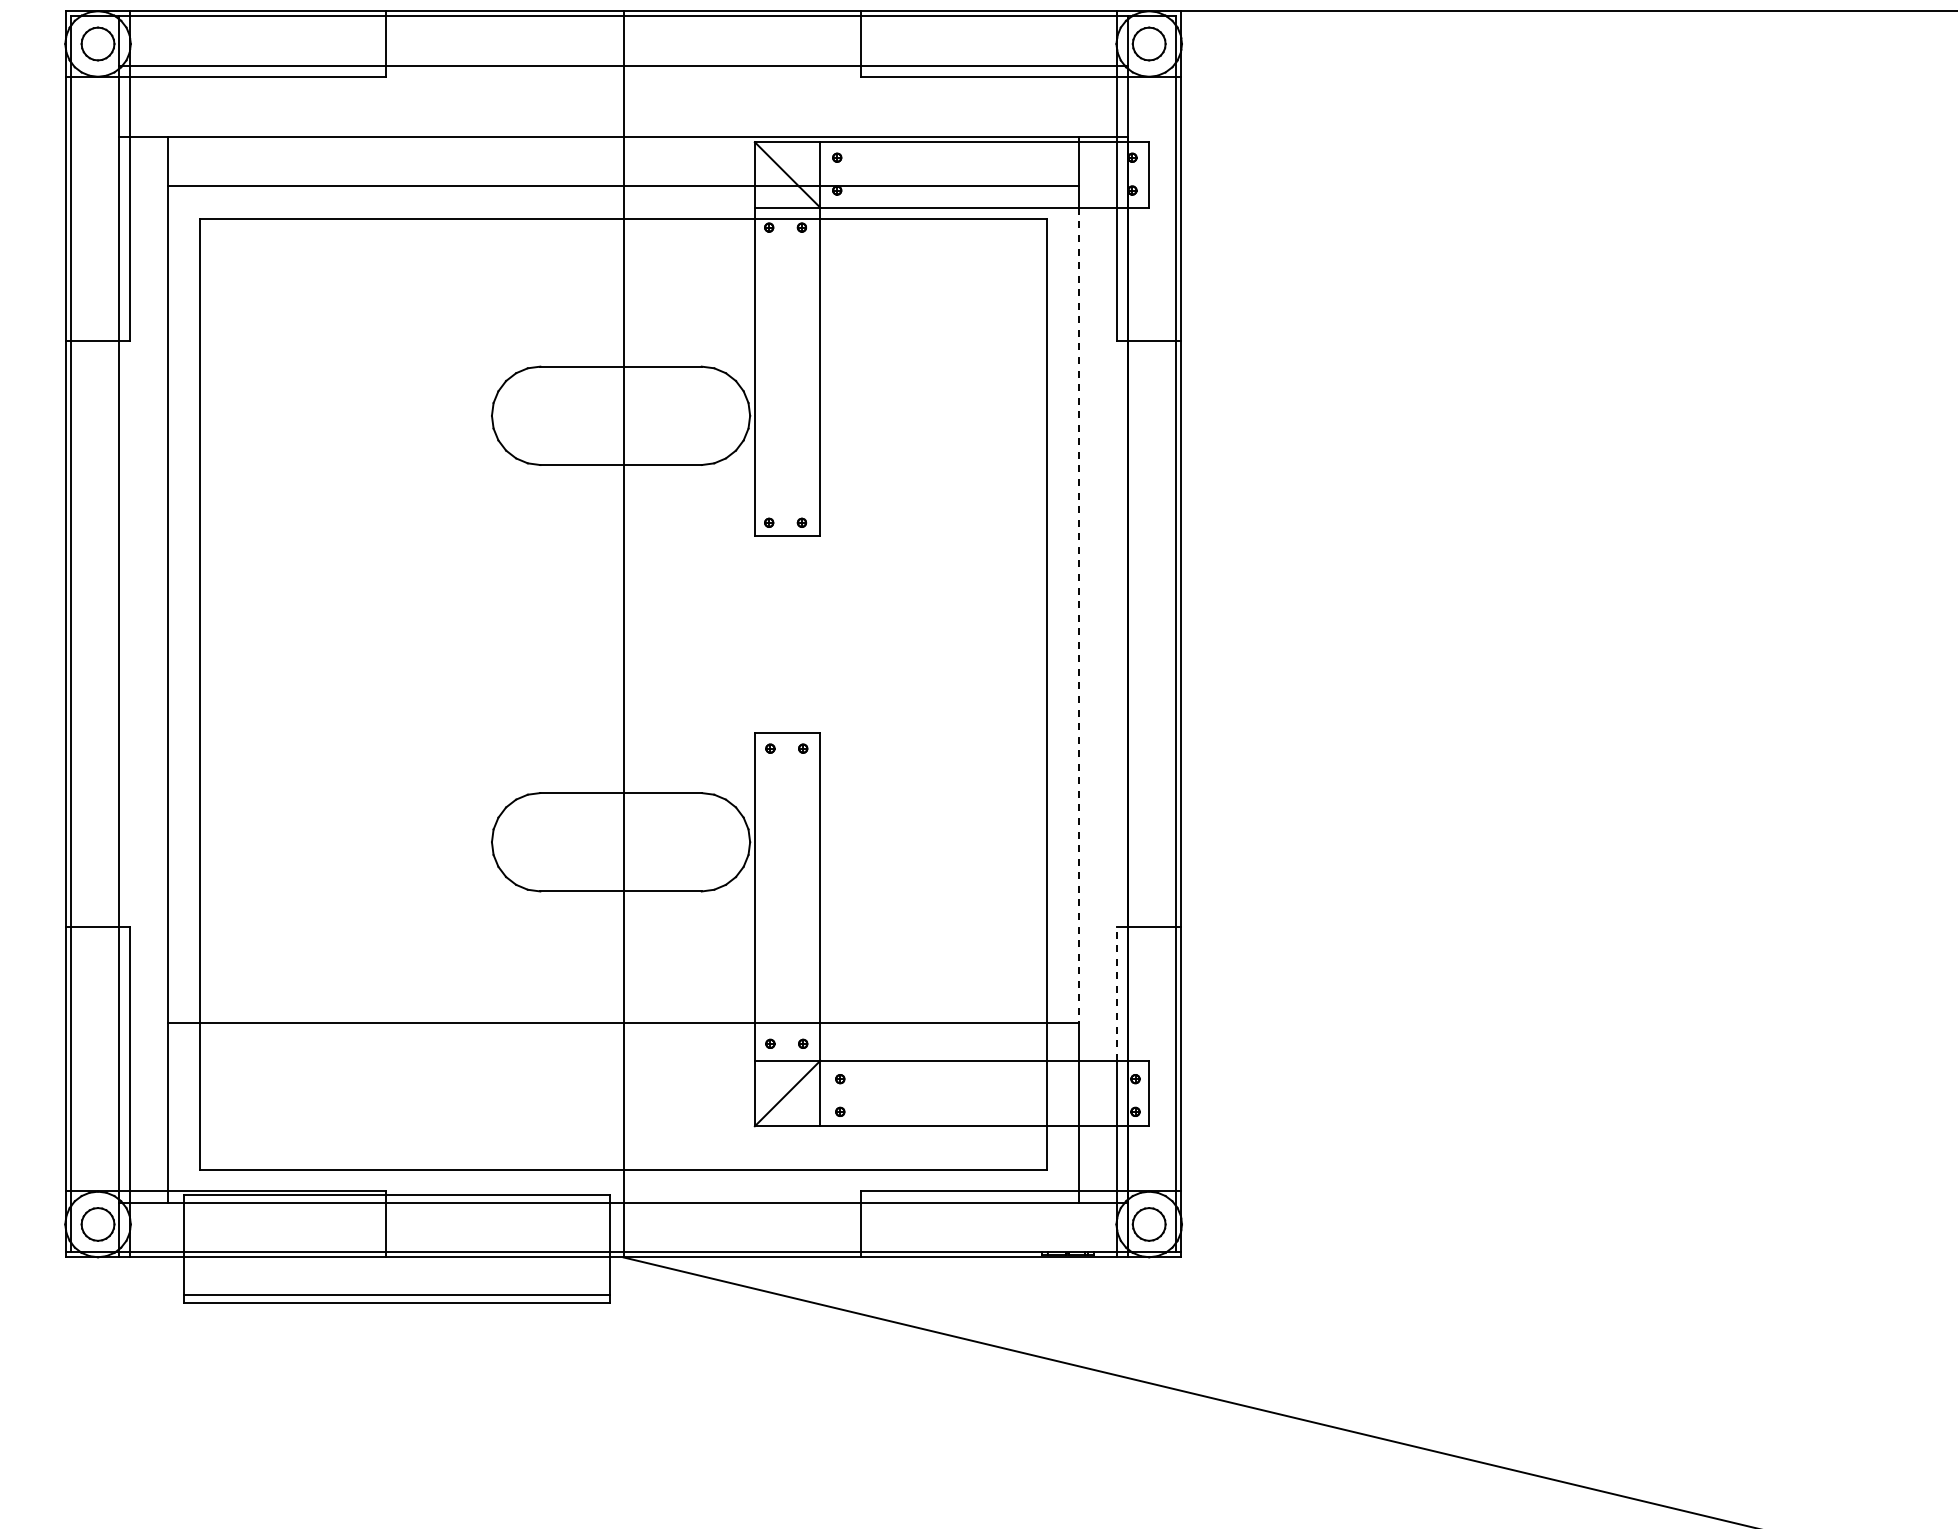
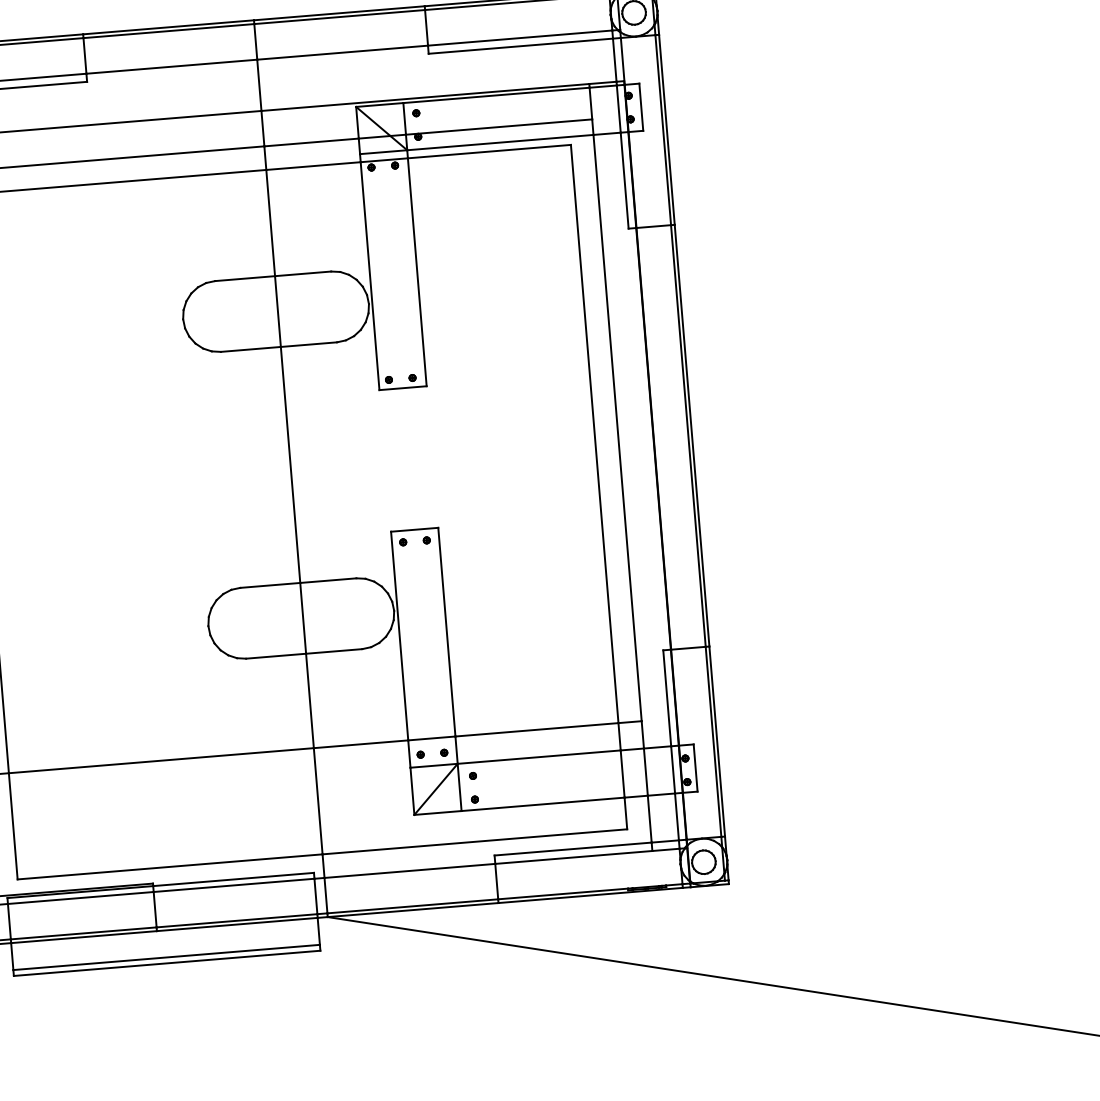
line: (1079, 615) -> (617, 428), dashed -> solid
line: (1117, 993) -> (667, 697), dashed -> solid

